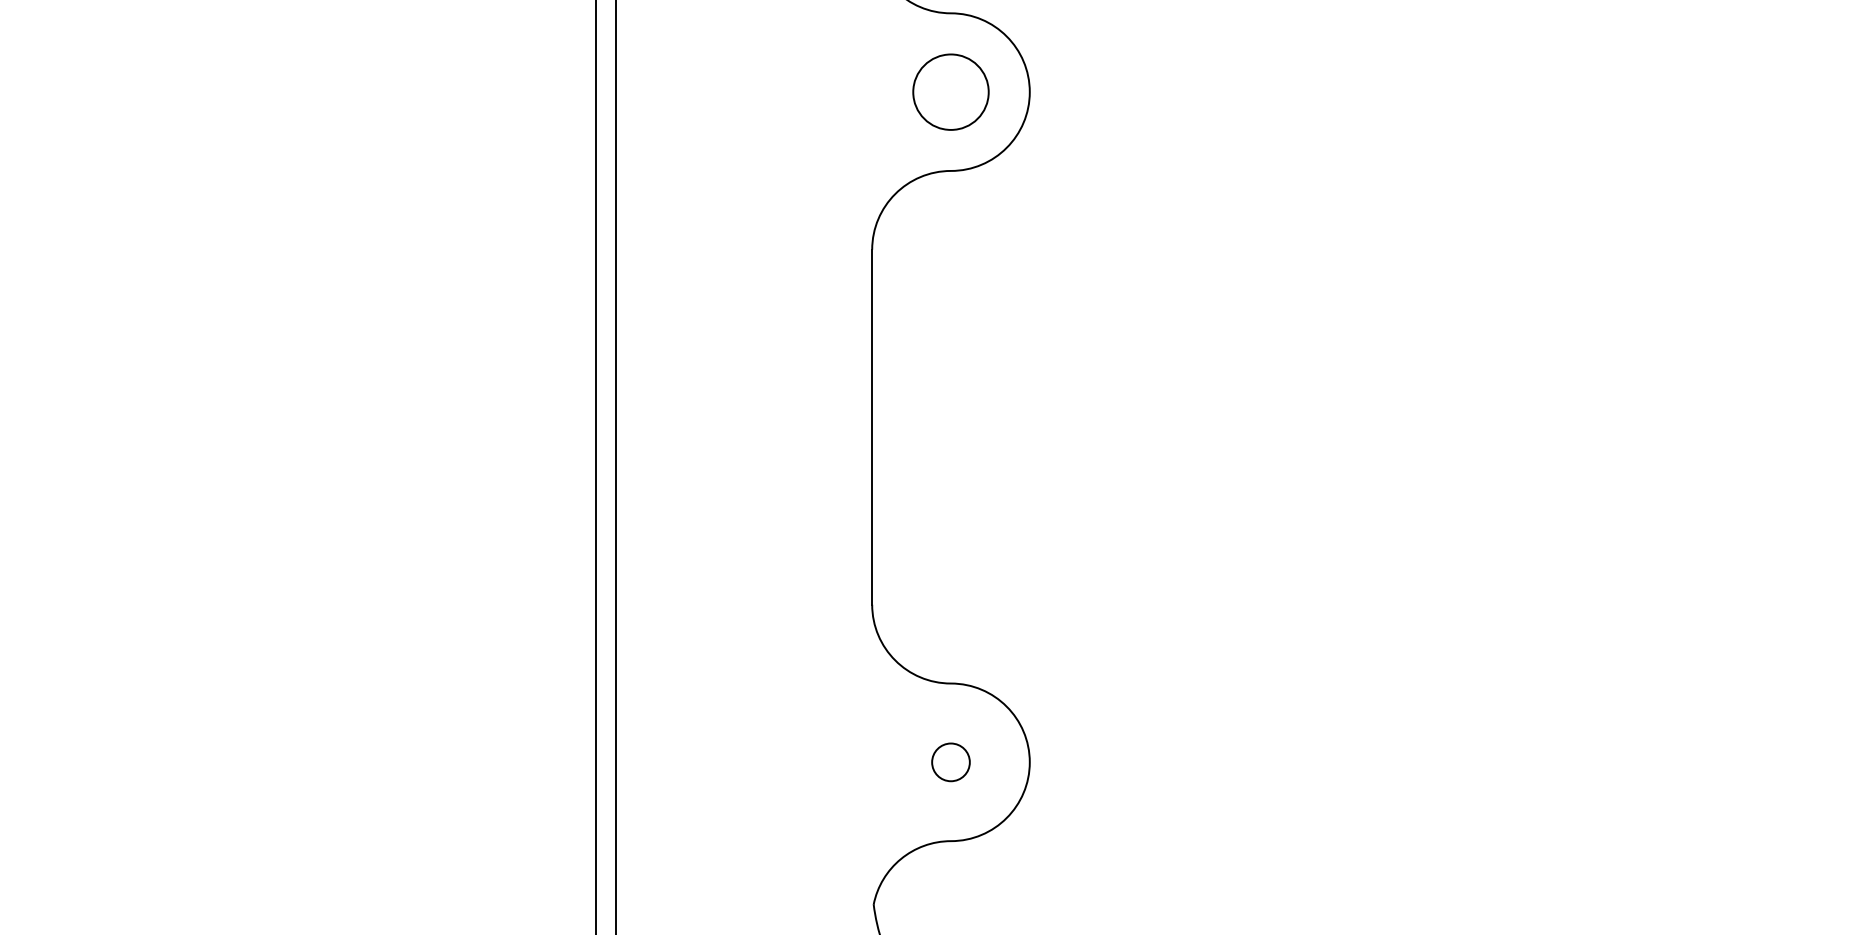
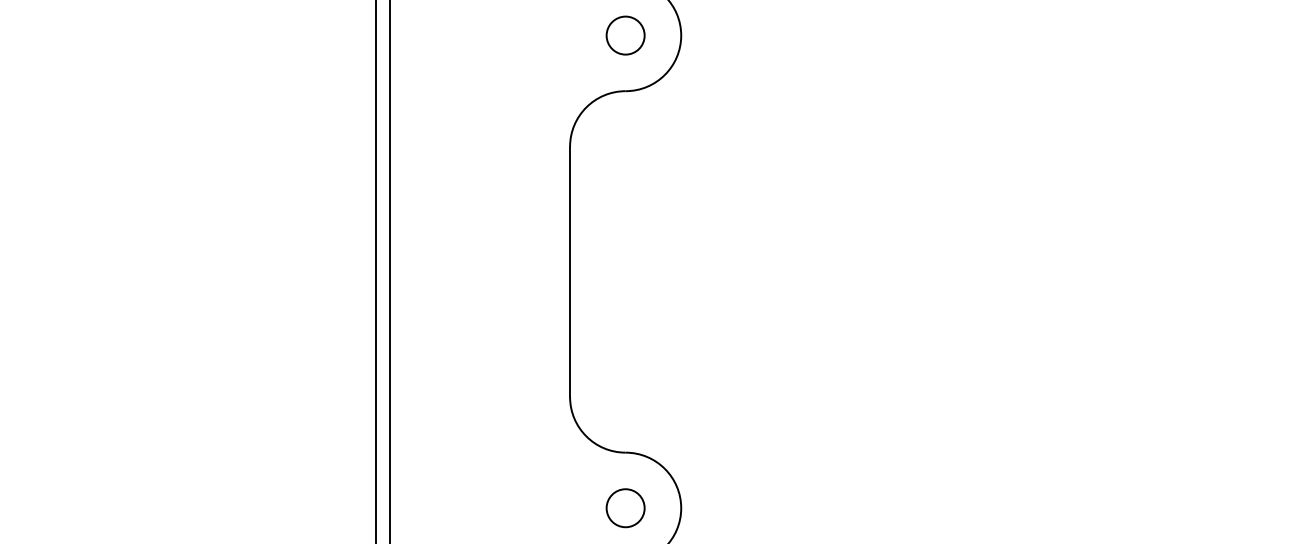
circle: (950, 91) -> (625, 35), size x0.71
circle: (950, 762) -> (625, 508), size x1.43

